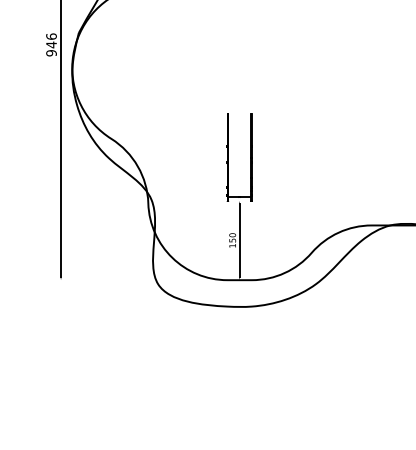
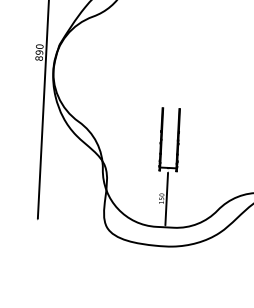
text: (51, 44) -> (39, 52), 946 -> 890

